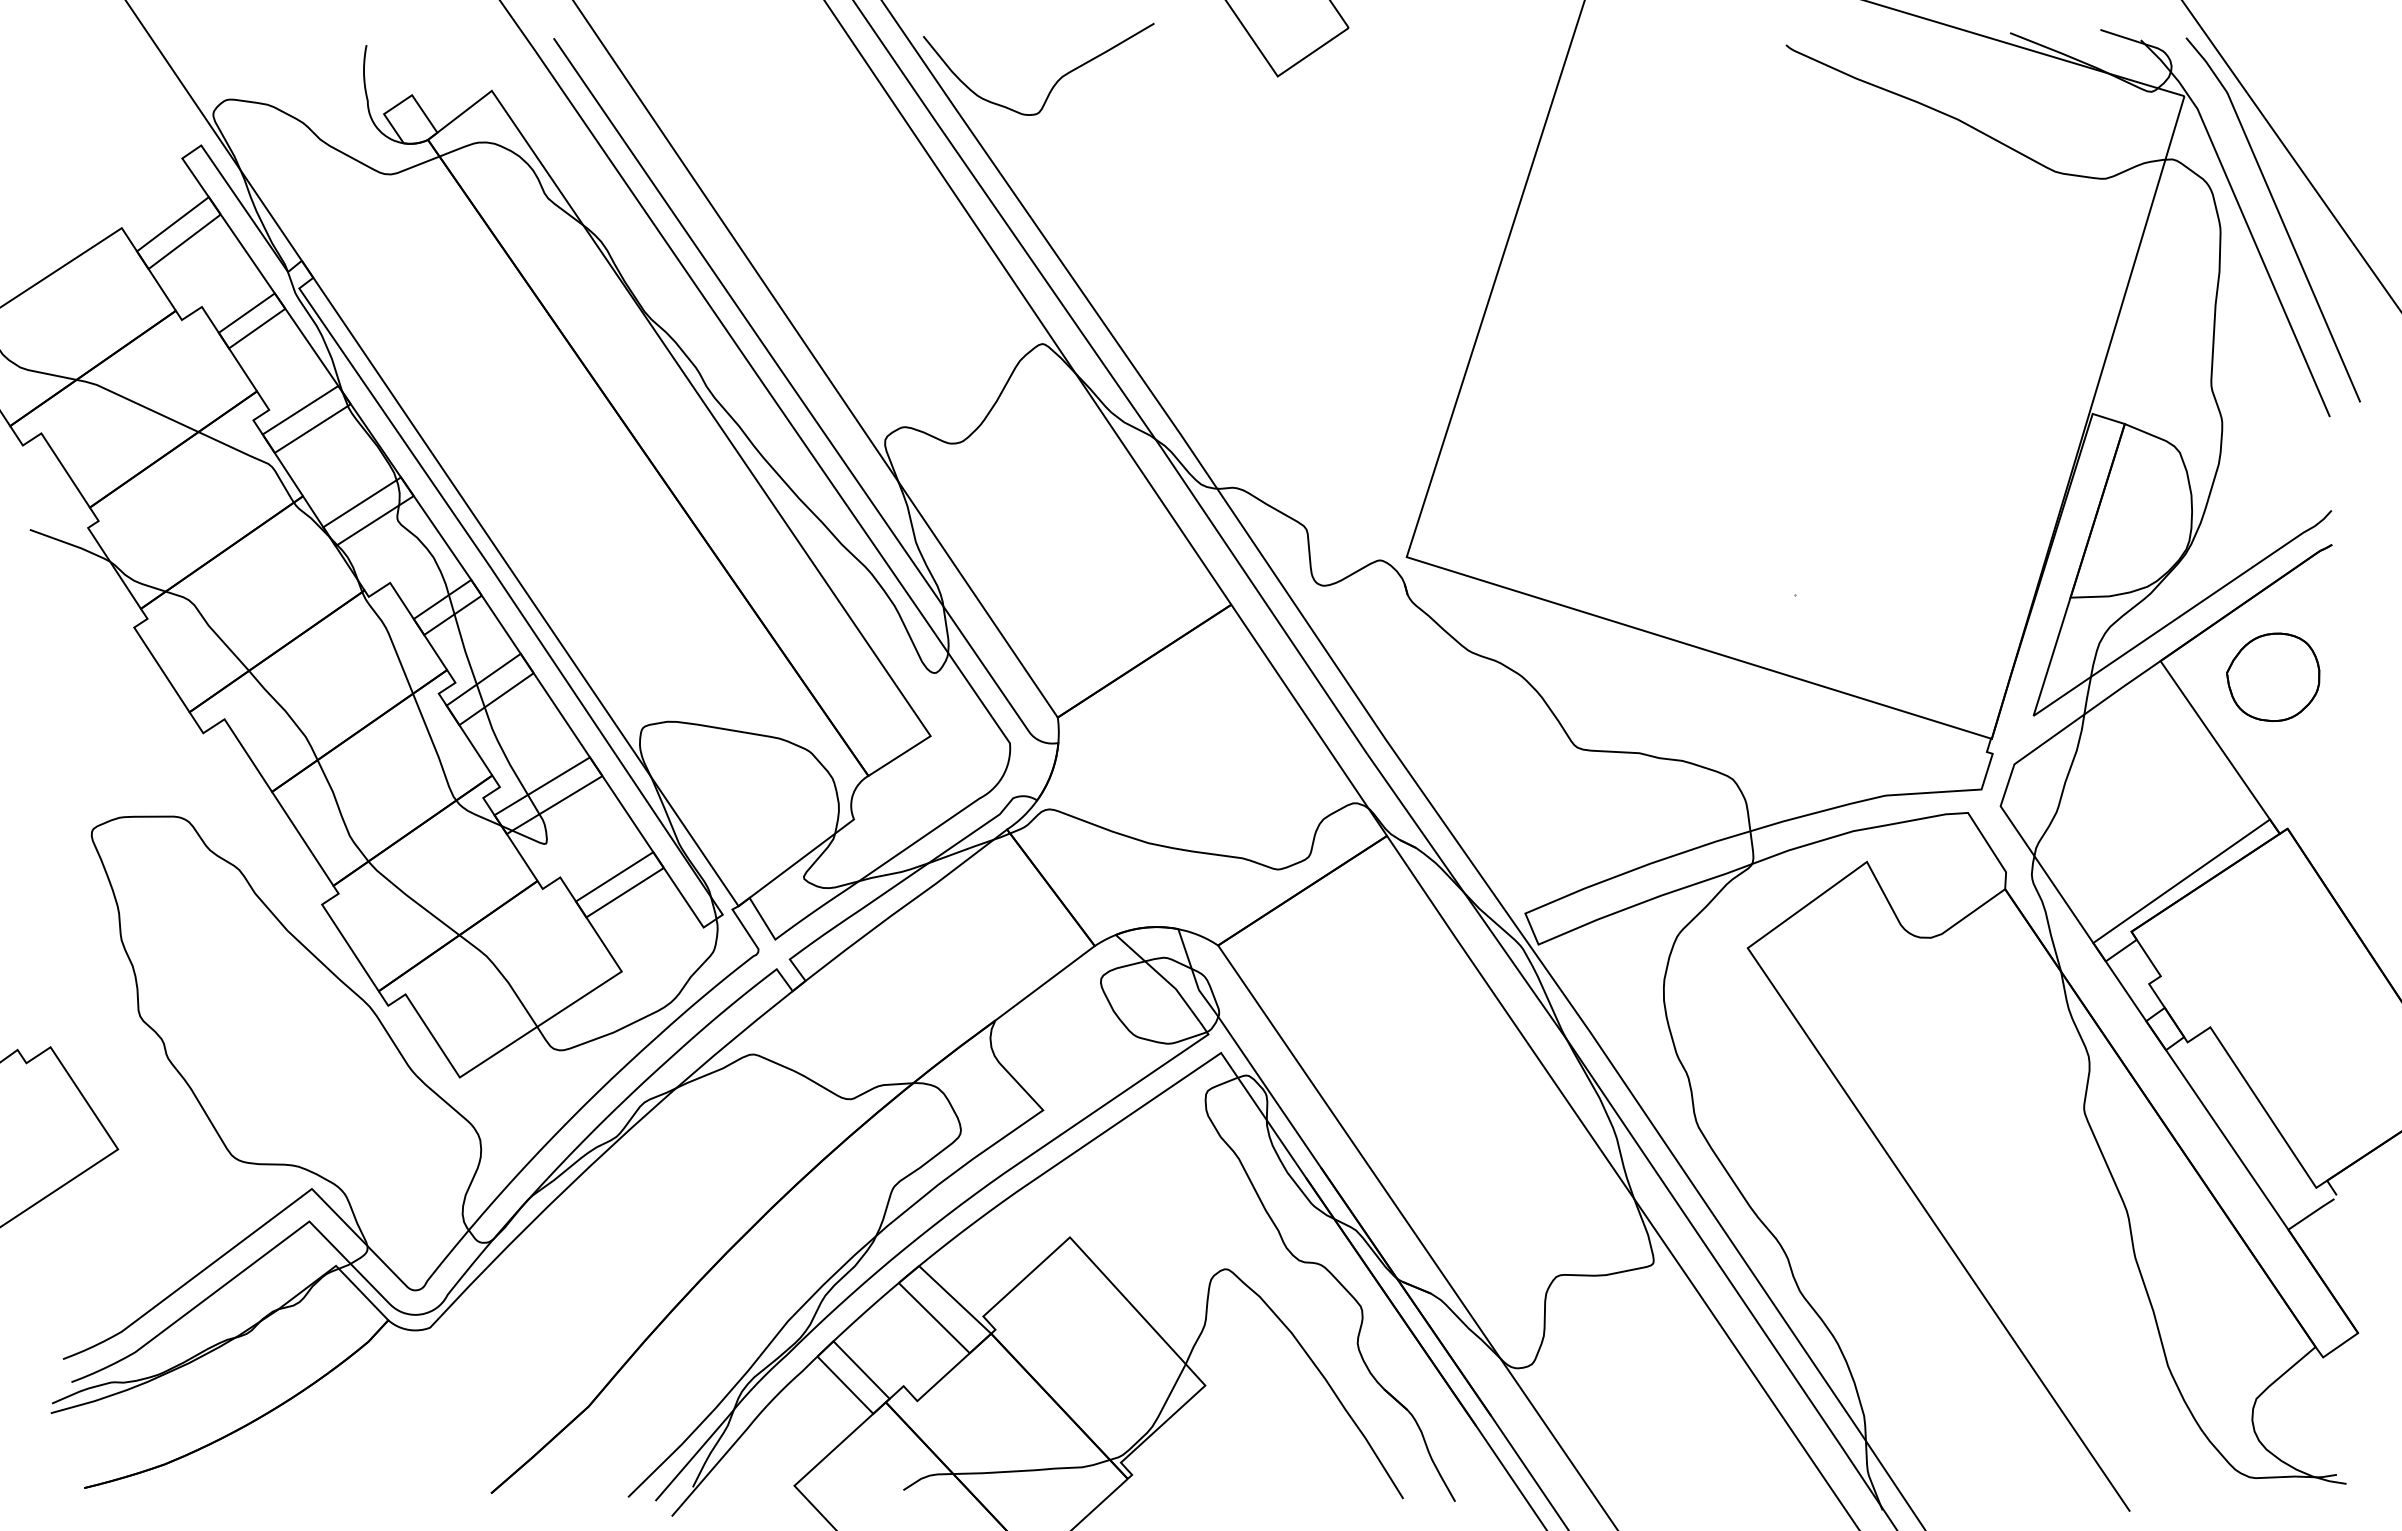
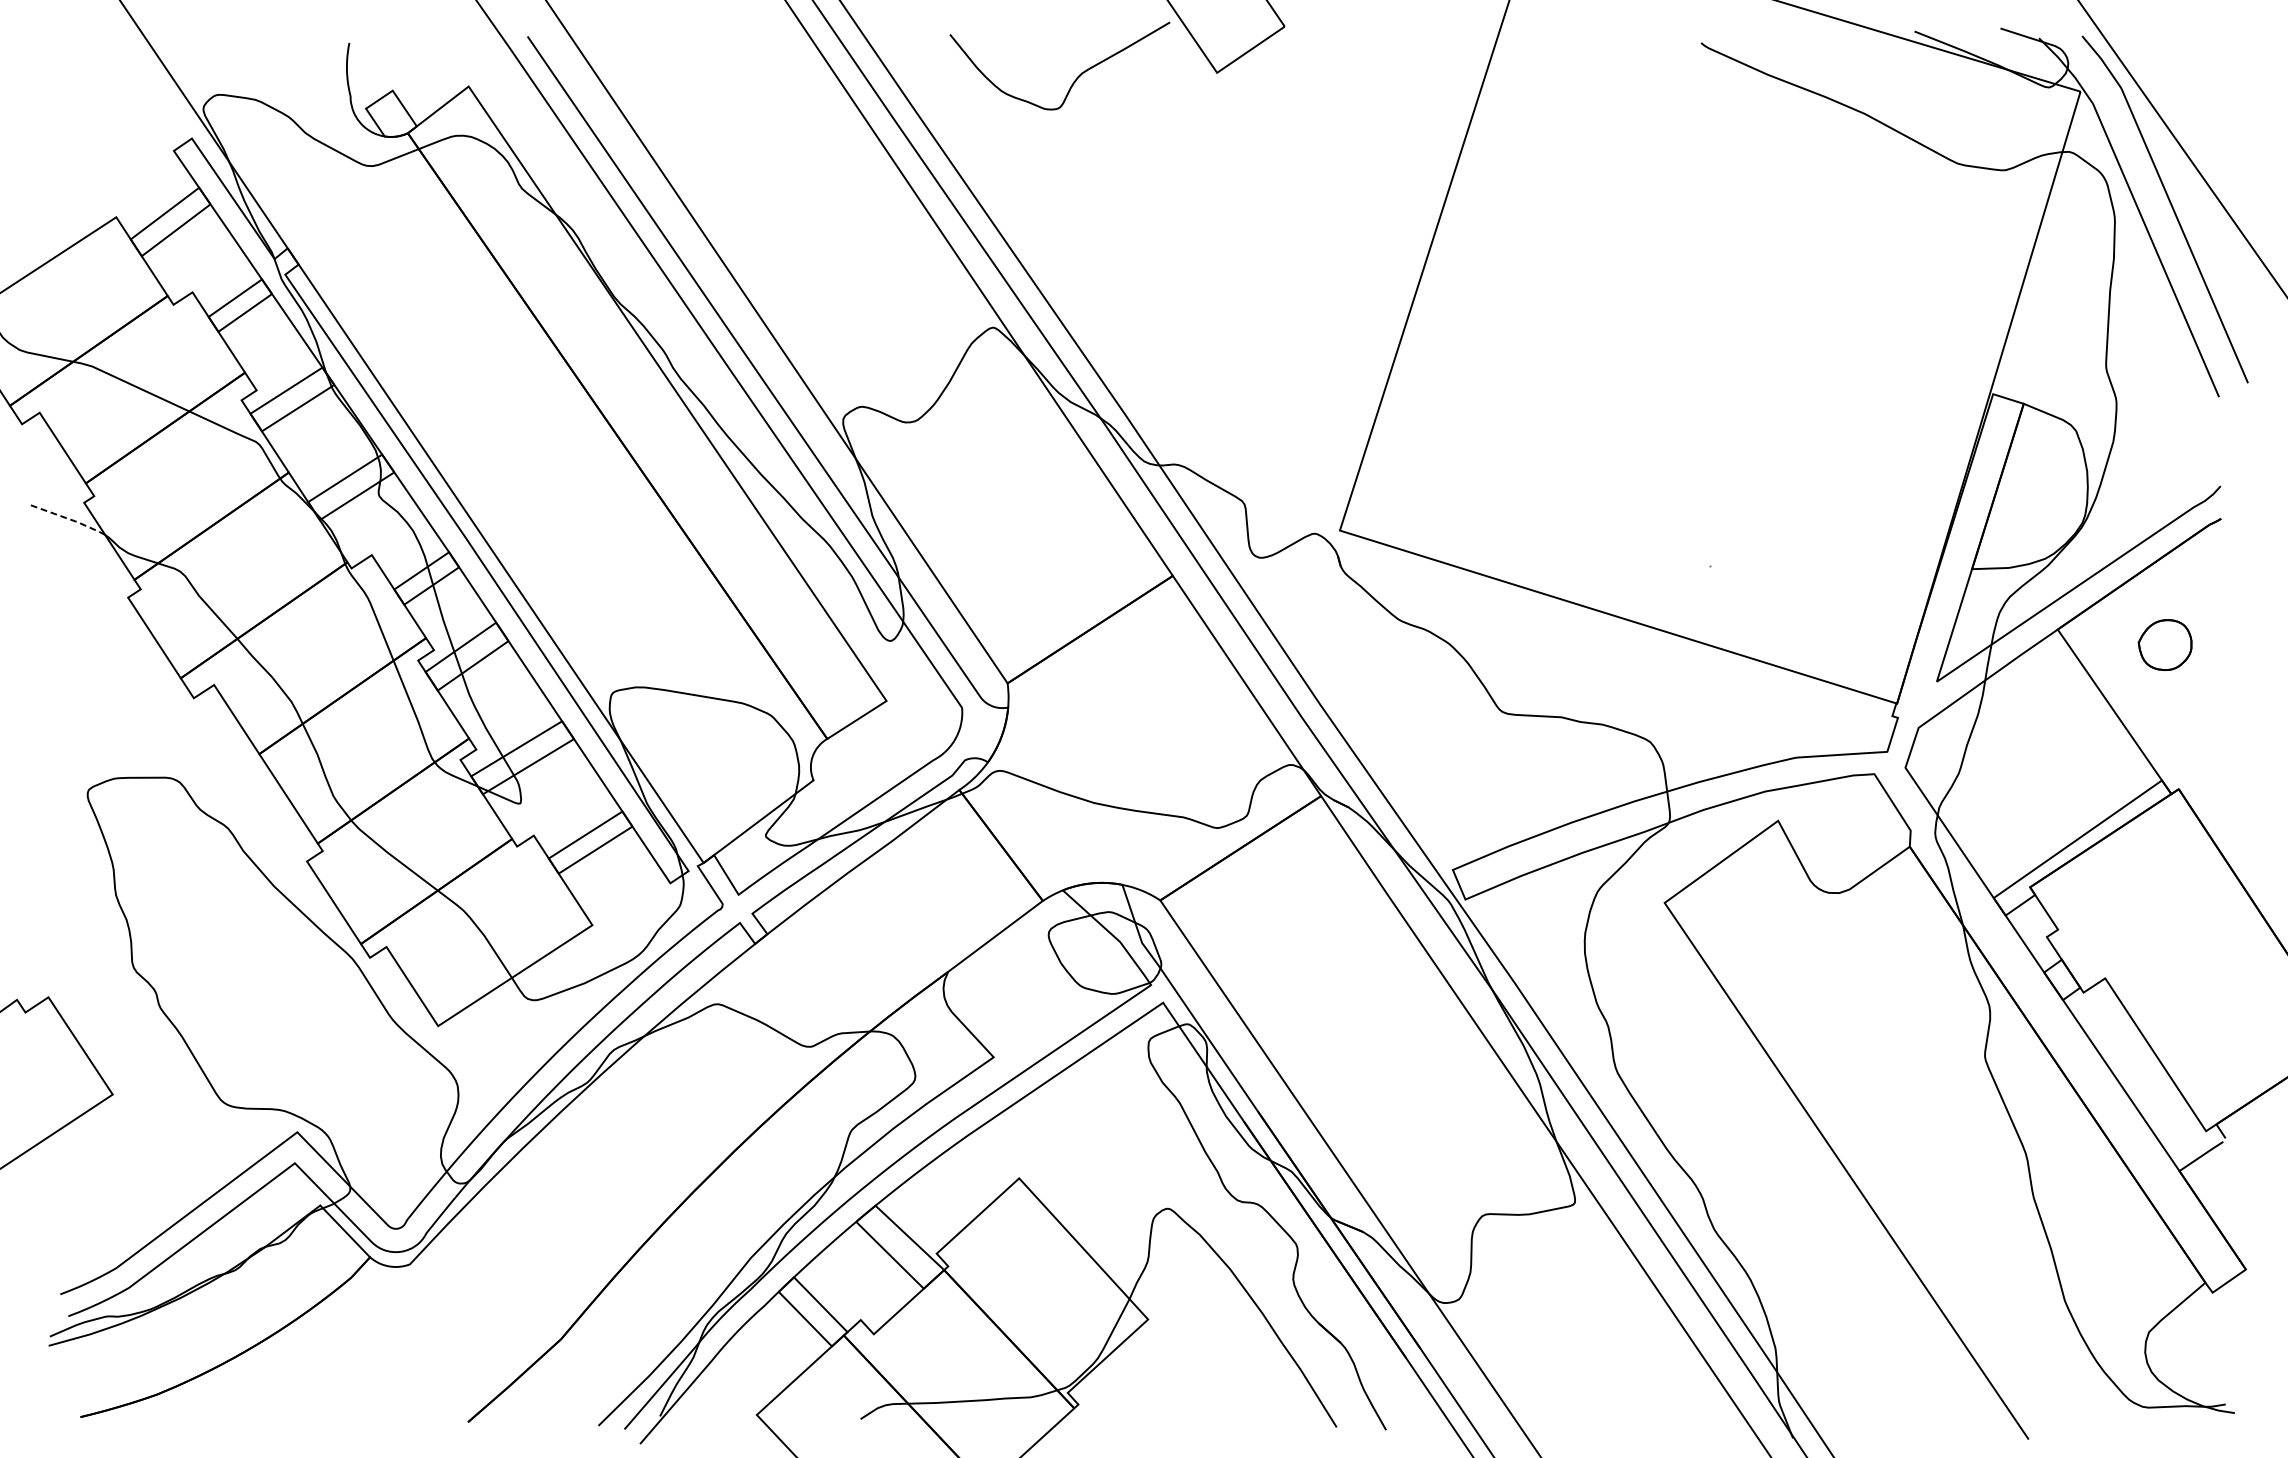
curve: (1054, 83) -> (1074, 79), moved
line: (71, 544) -> (68, 518), solid -> dashed
part: (2273, 677) -> (2165, 645), size x0.6

